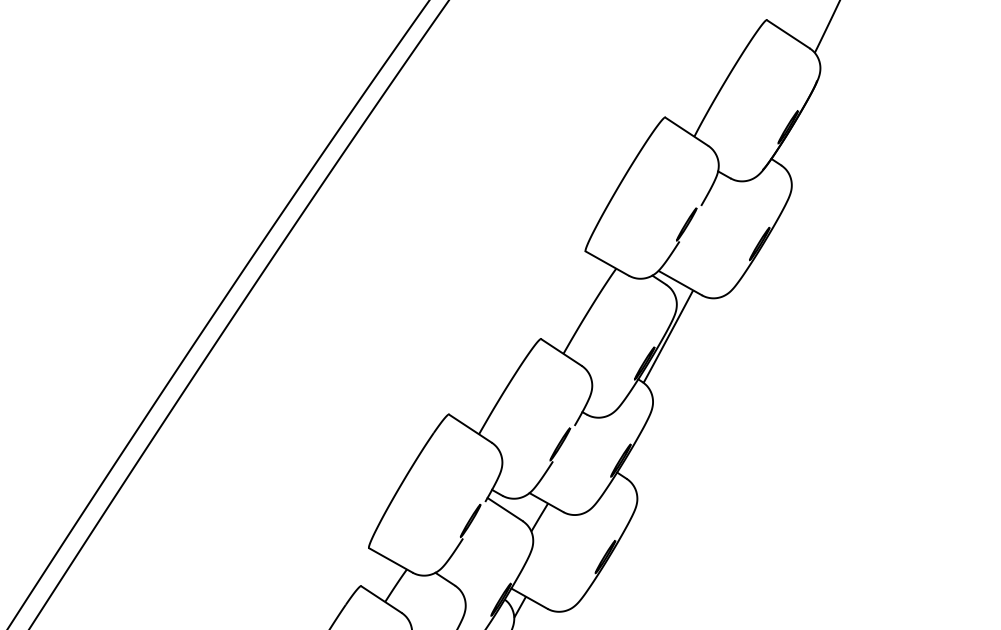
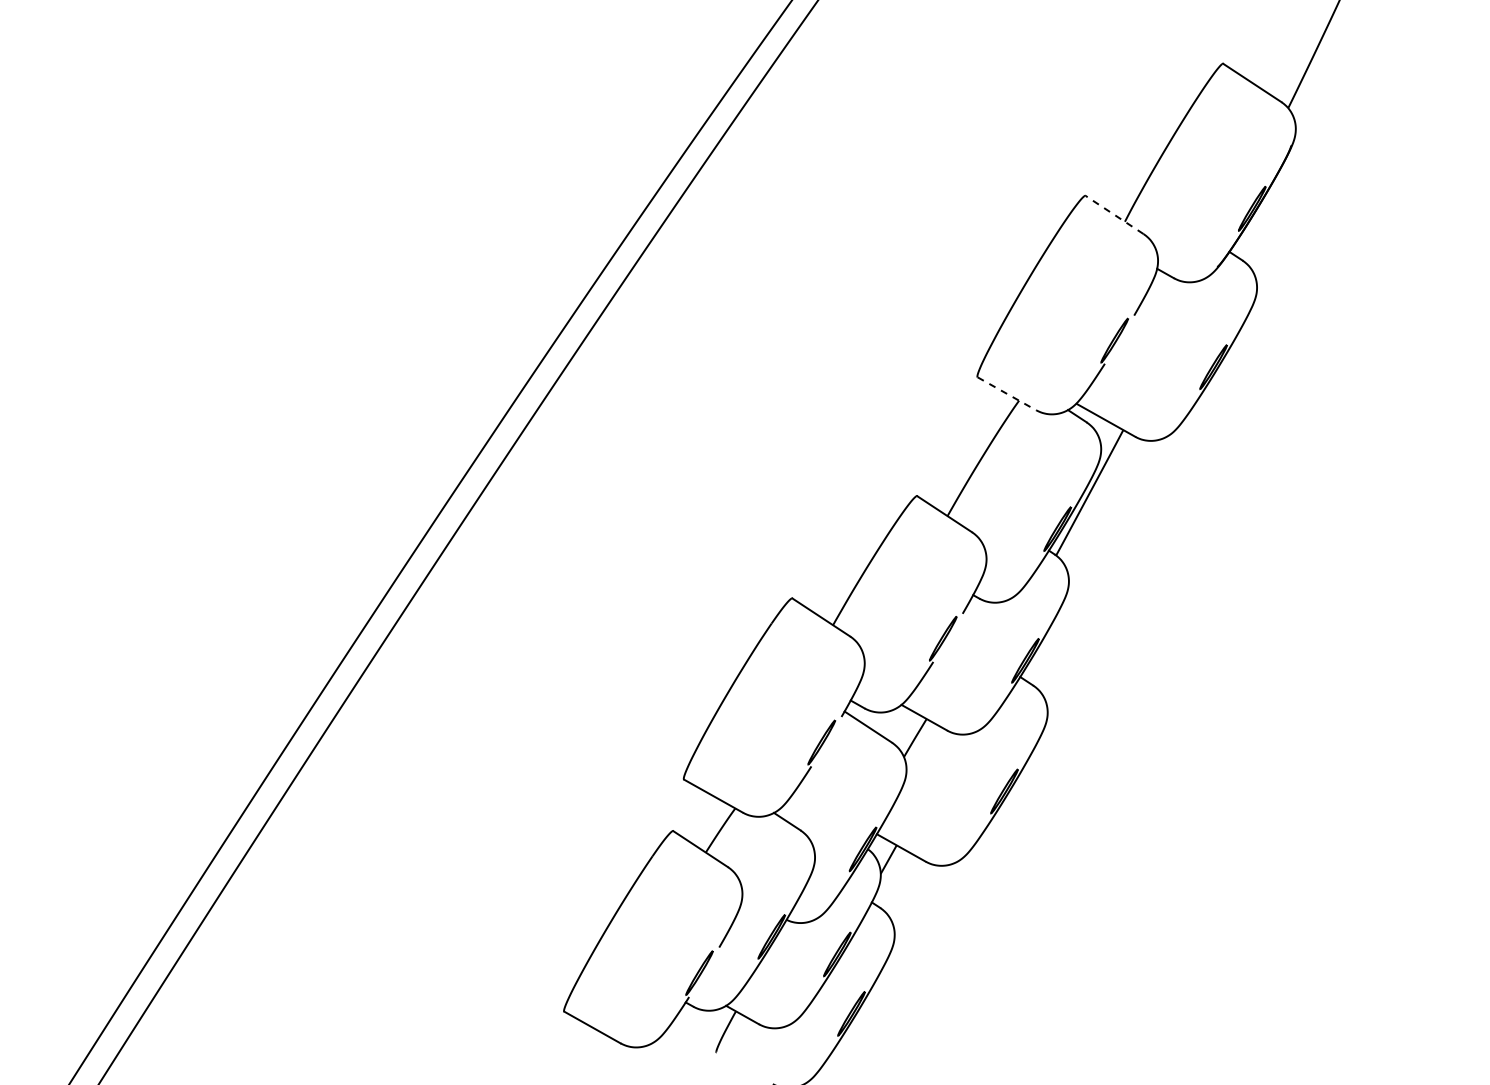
line: (686, 131) -> (1114, 214), solid -> dashed
line: (606, 263) -> (1006, 393), solid -> dashed

